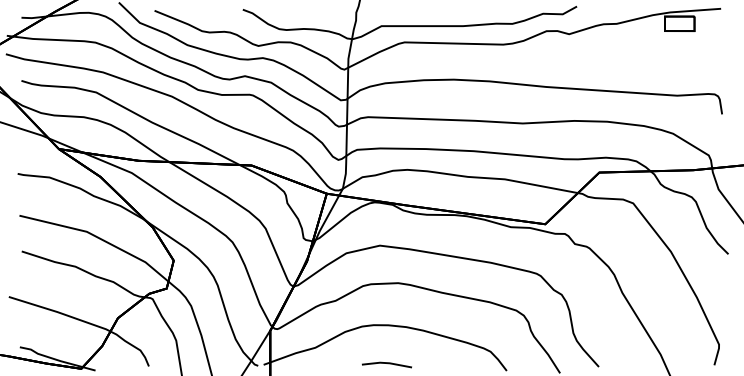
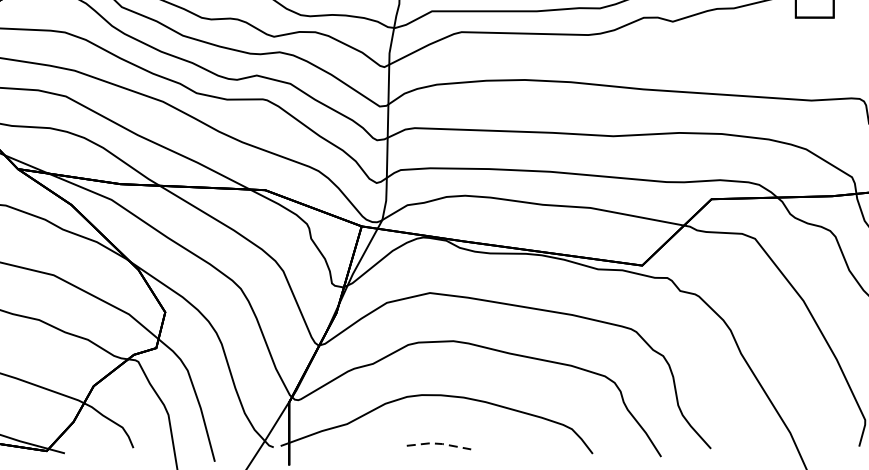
line: (386, 363) -> (438, 444), solid -> dashed

